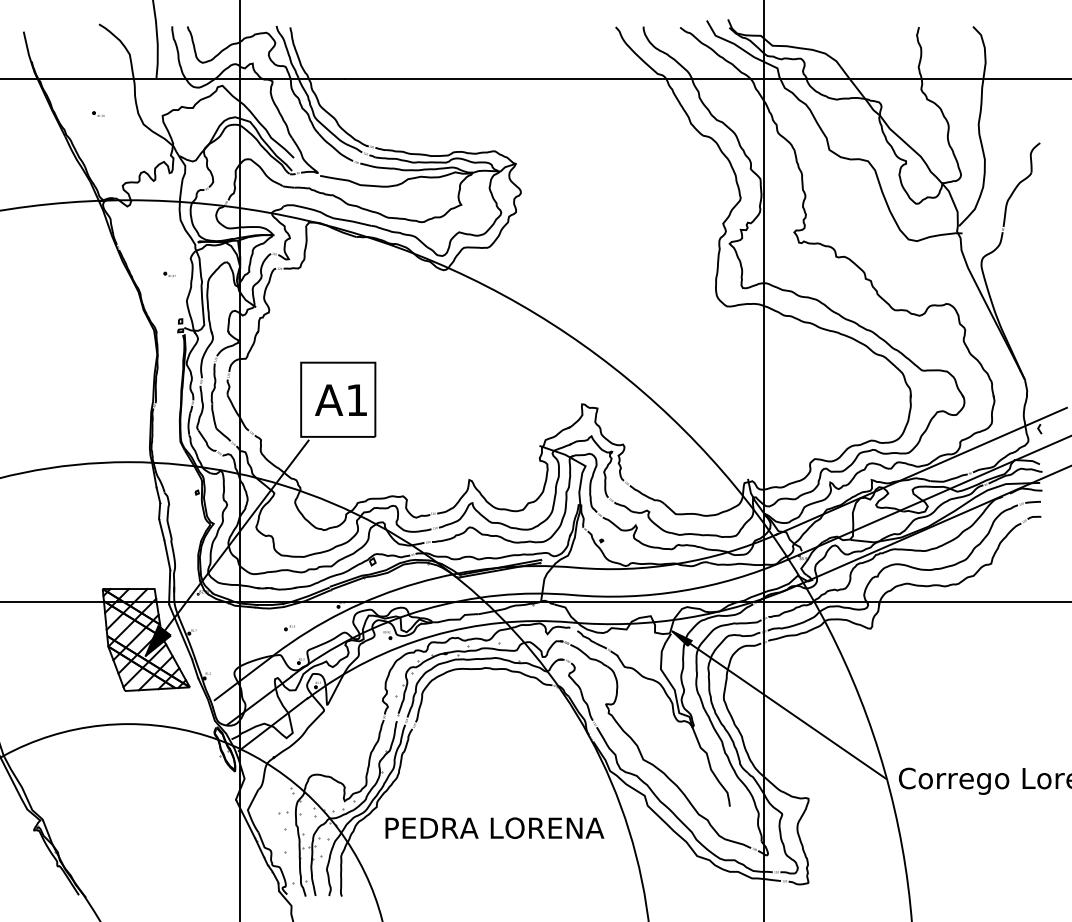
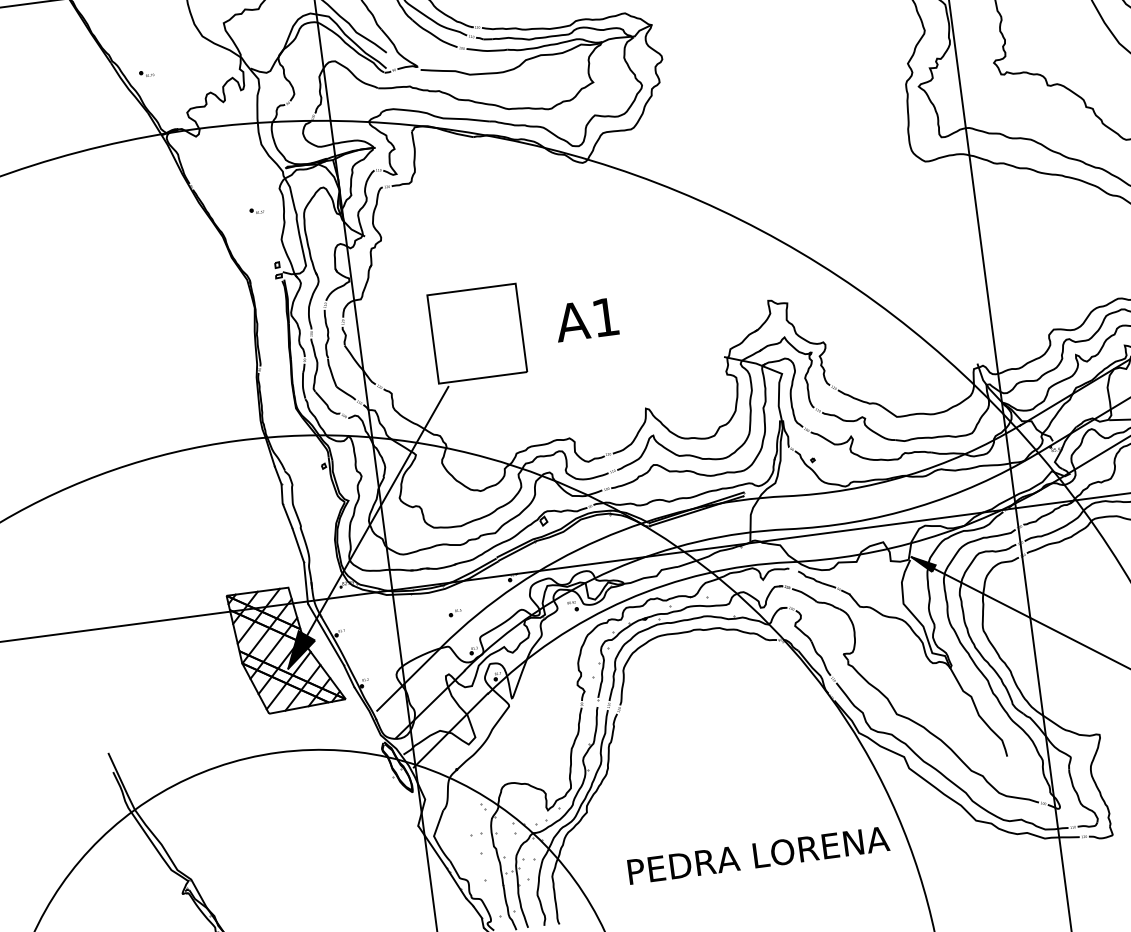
part: (98, 113) -> (146, 72), moved
text: (340, 399) -> (585, 319), moved
text: (494, 827) -> (758, 854), moved

